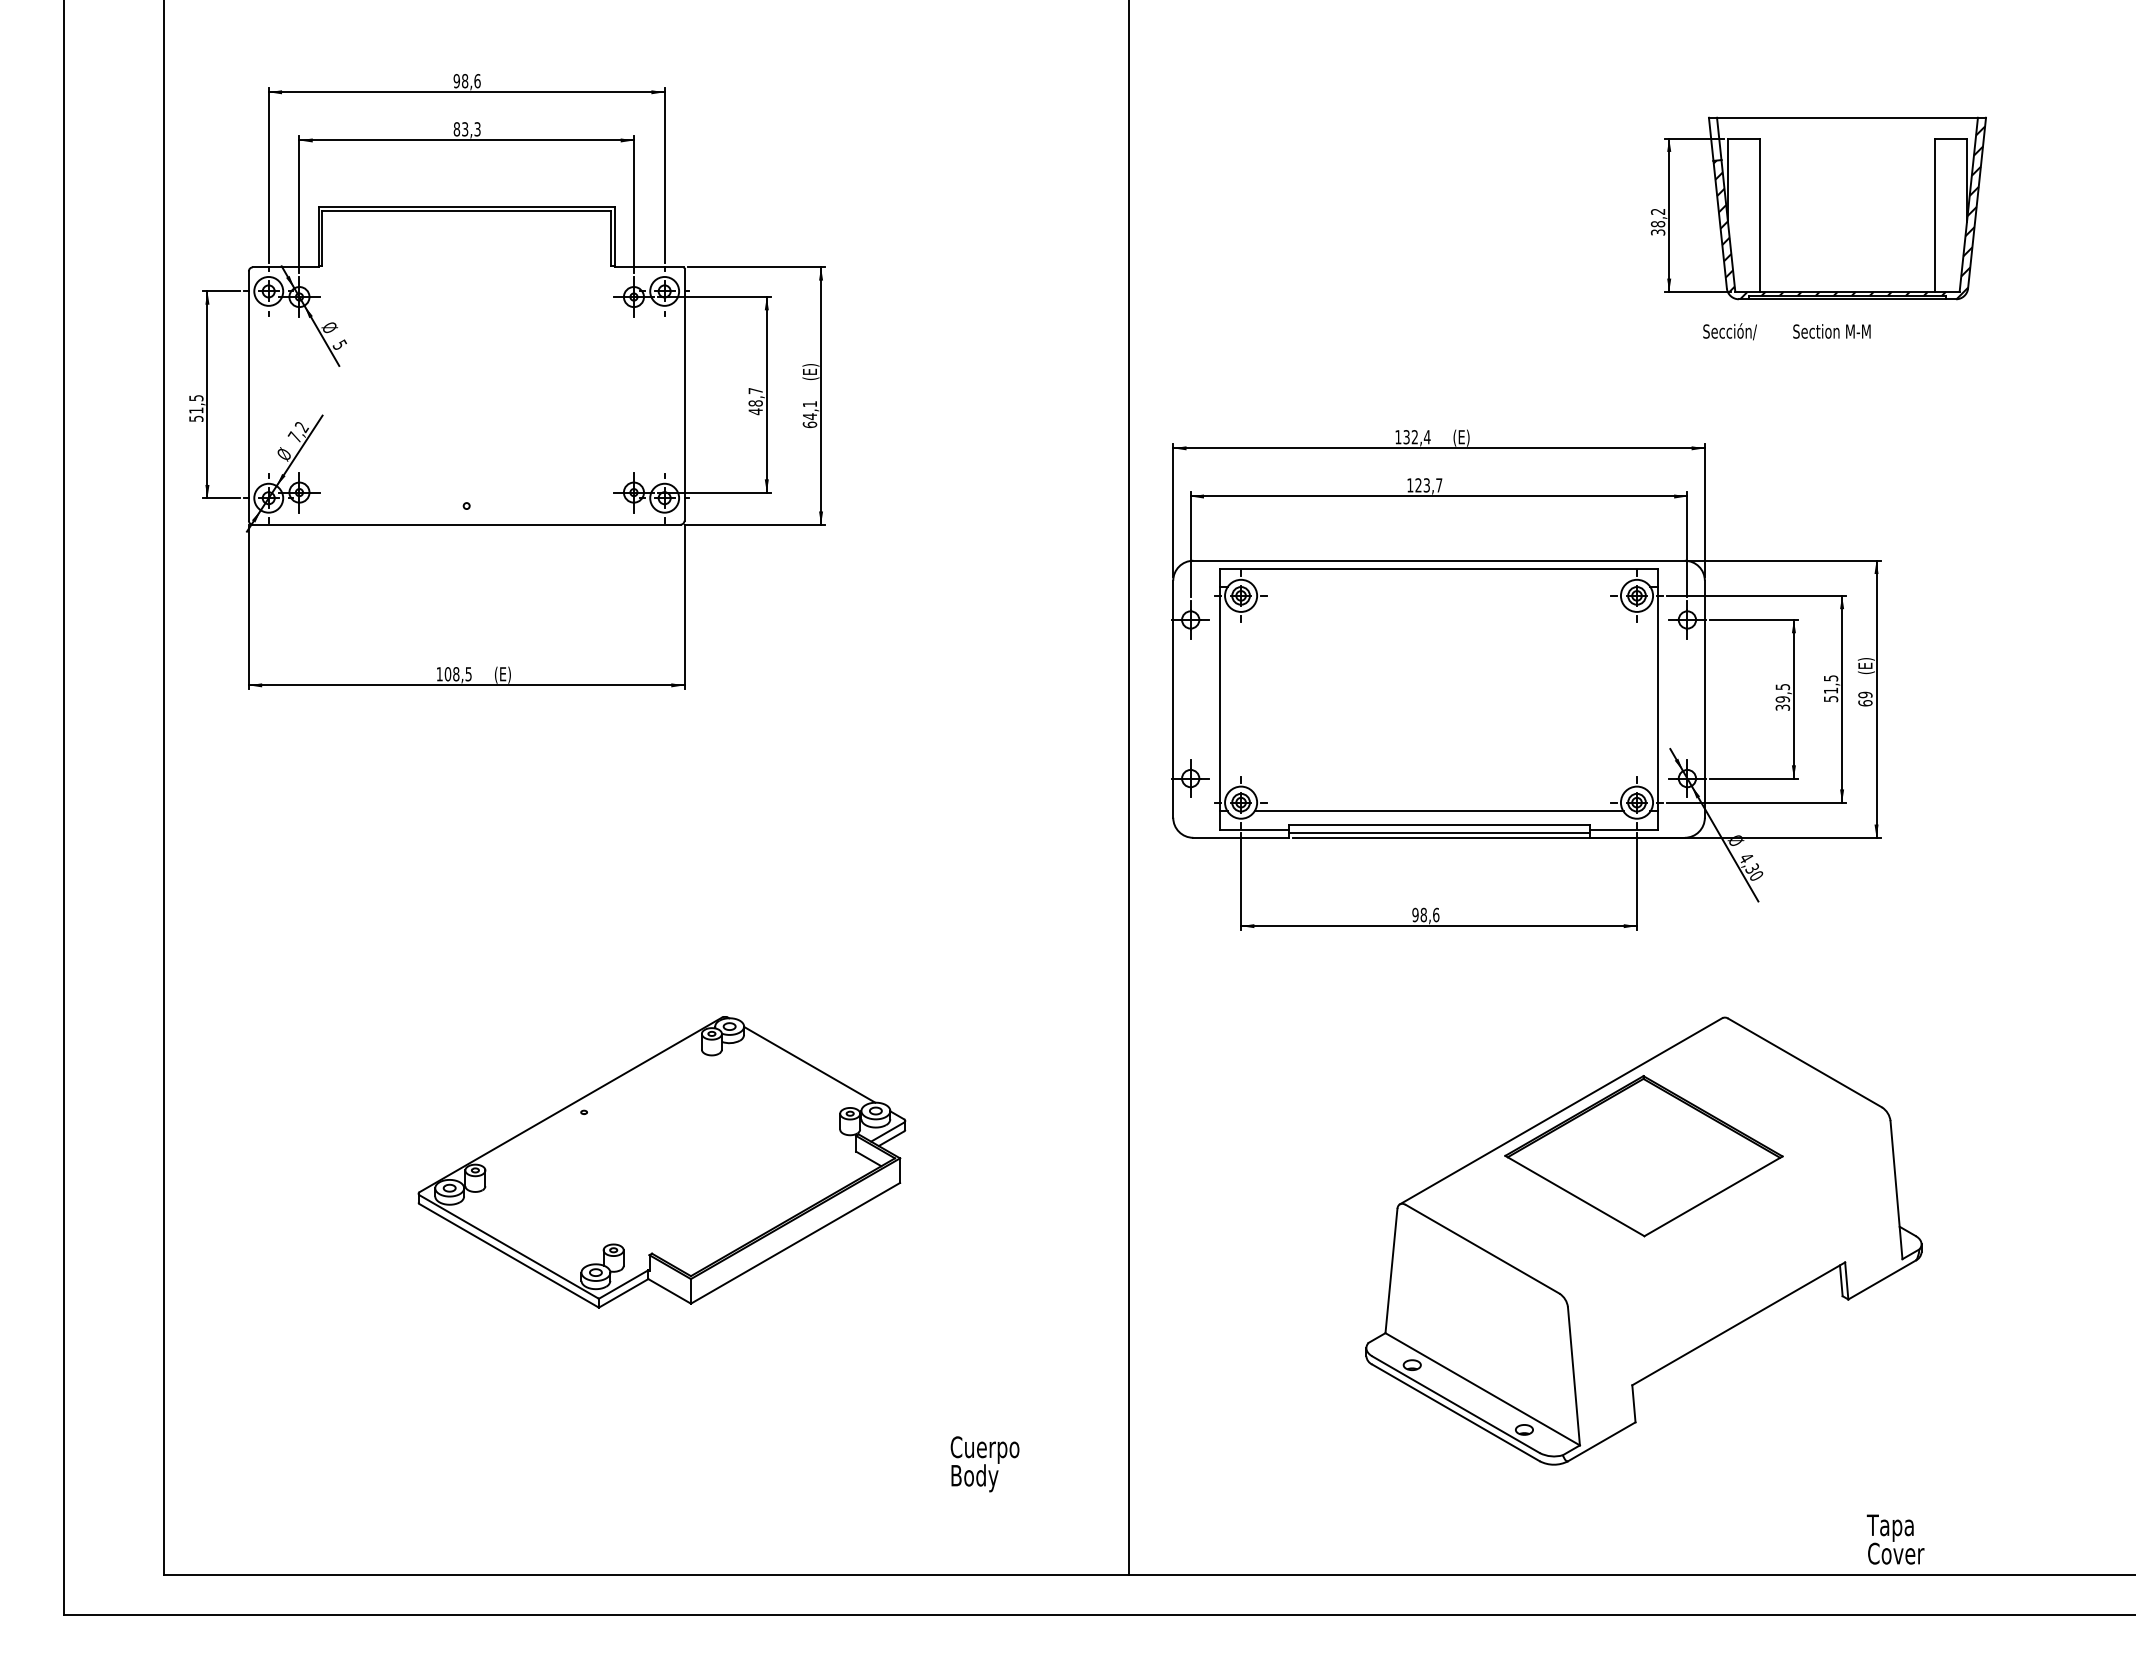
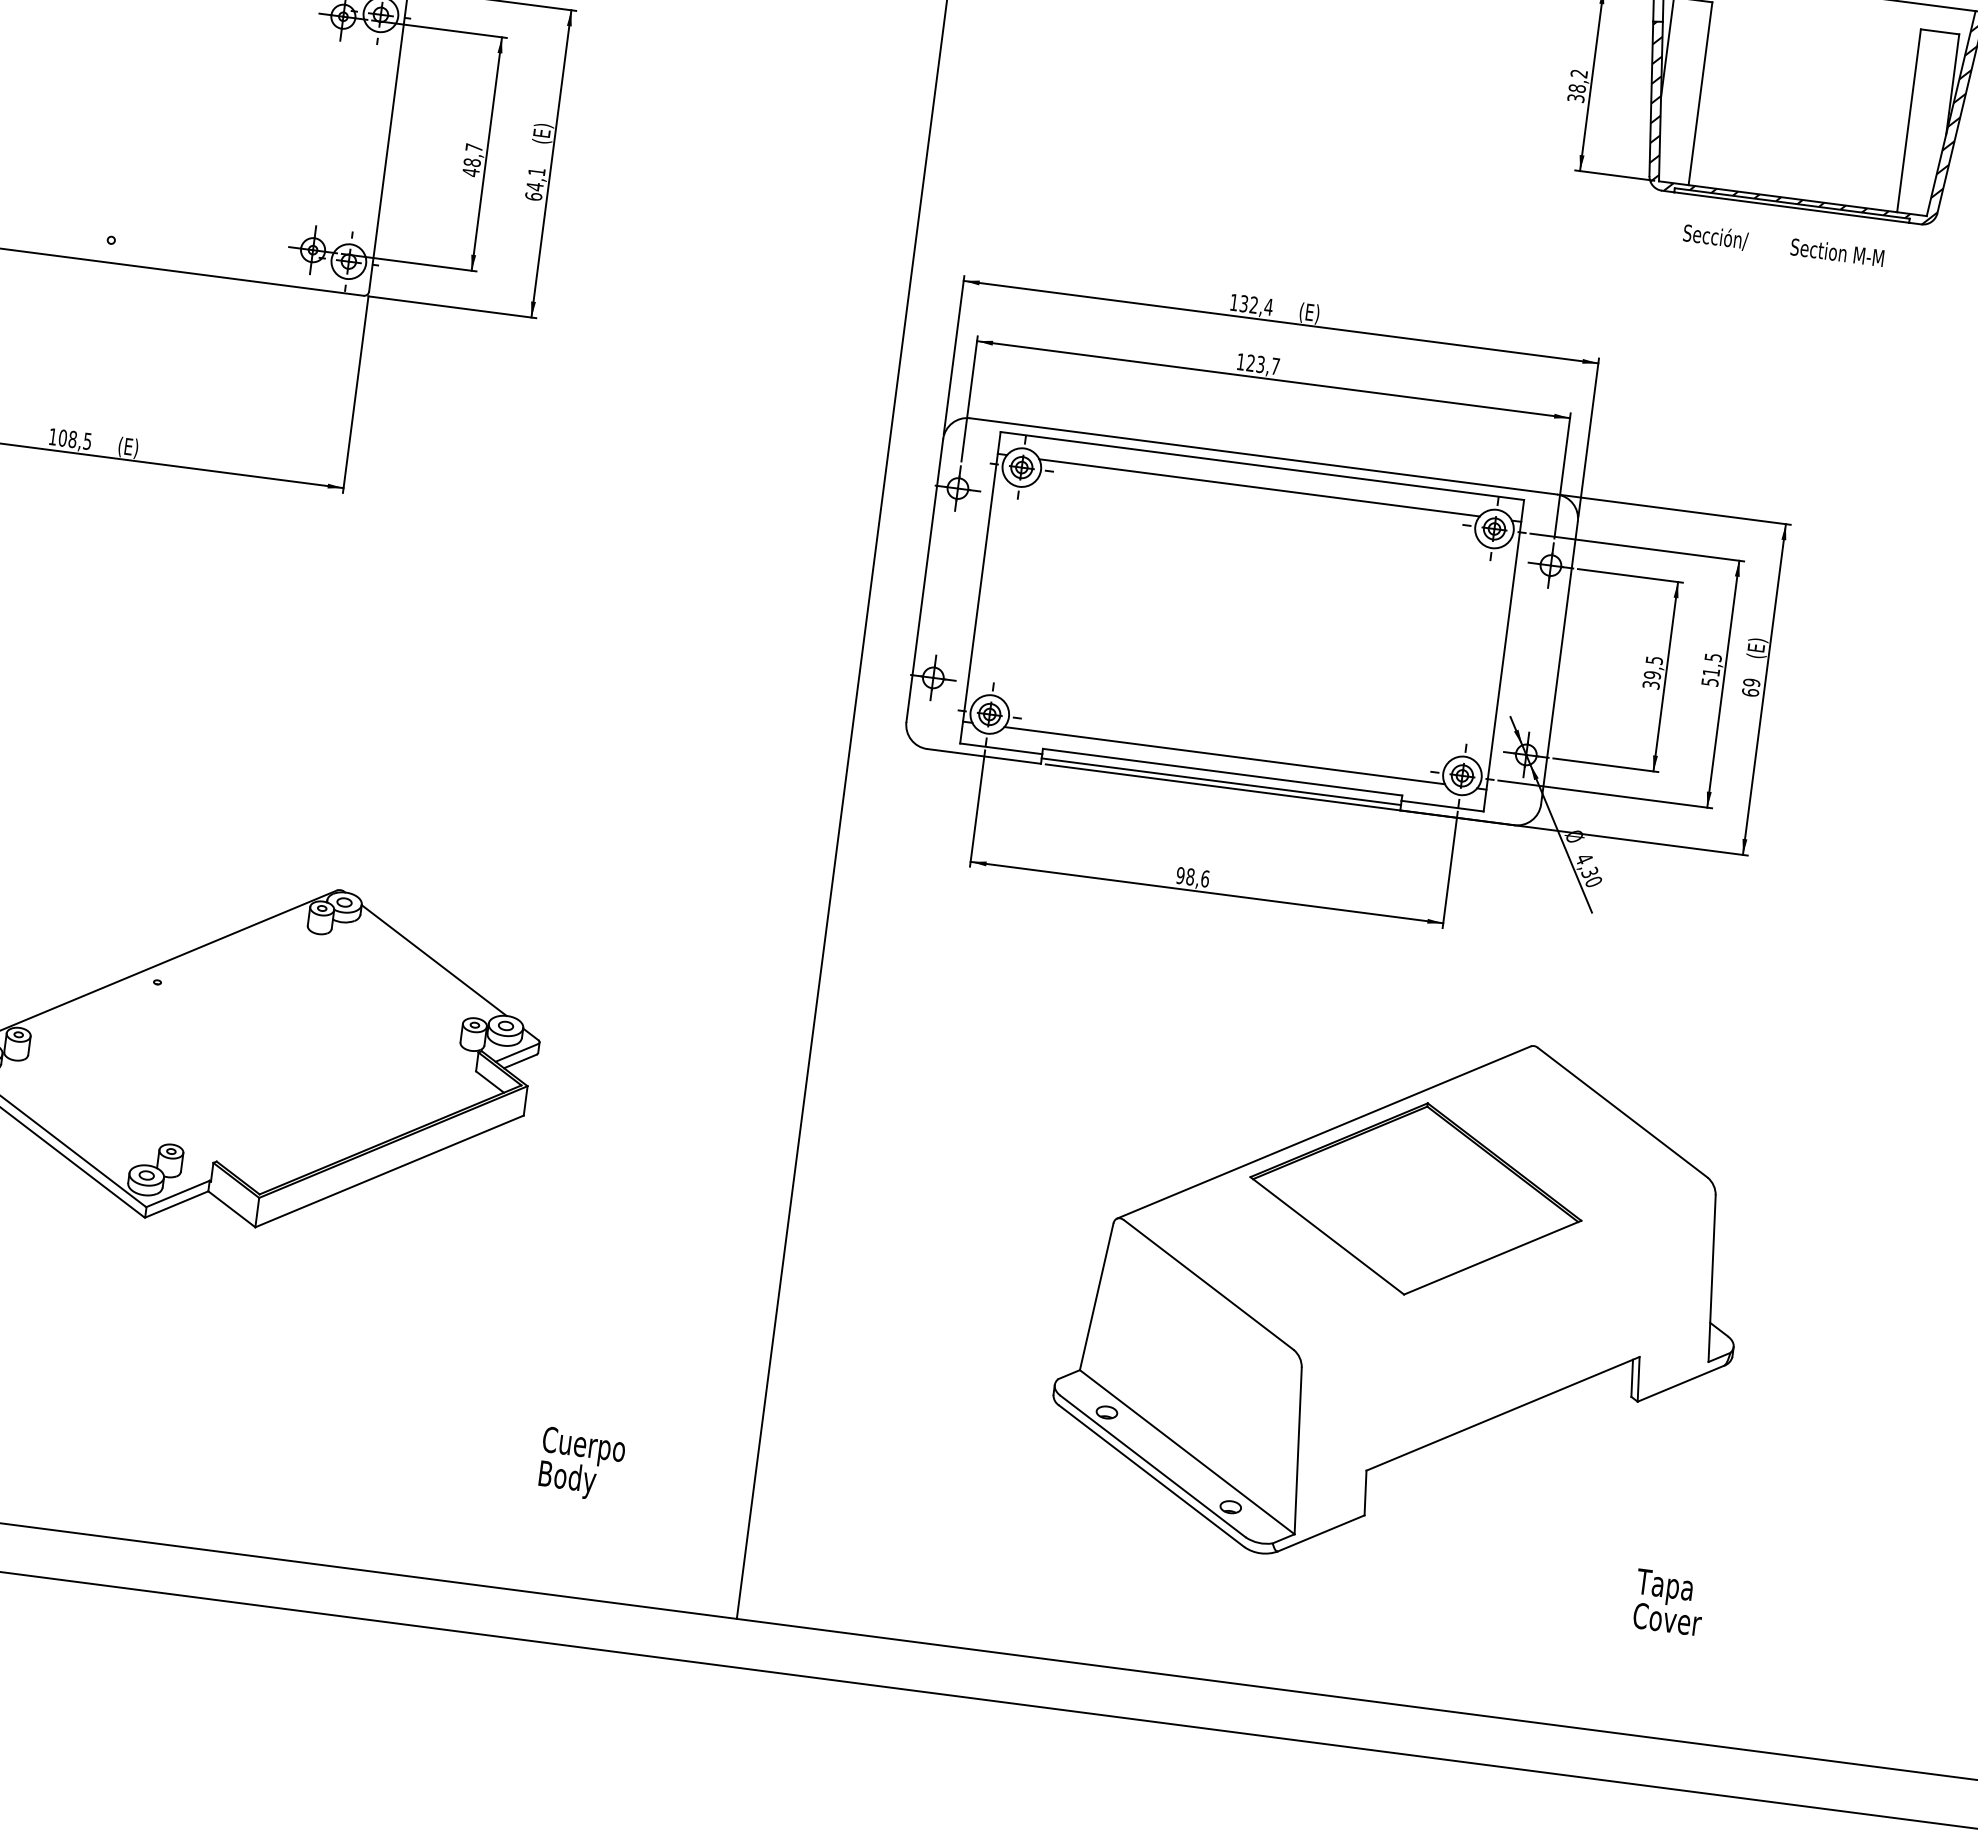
text: (1786, 331) -> (1783, 245), moved
line: (1438, 587) -> (1258, 488), added
text: (1895, 1539) -> (1668, 1602), moved

